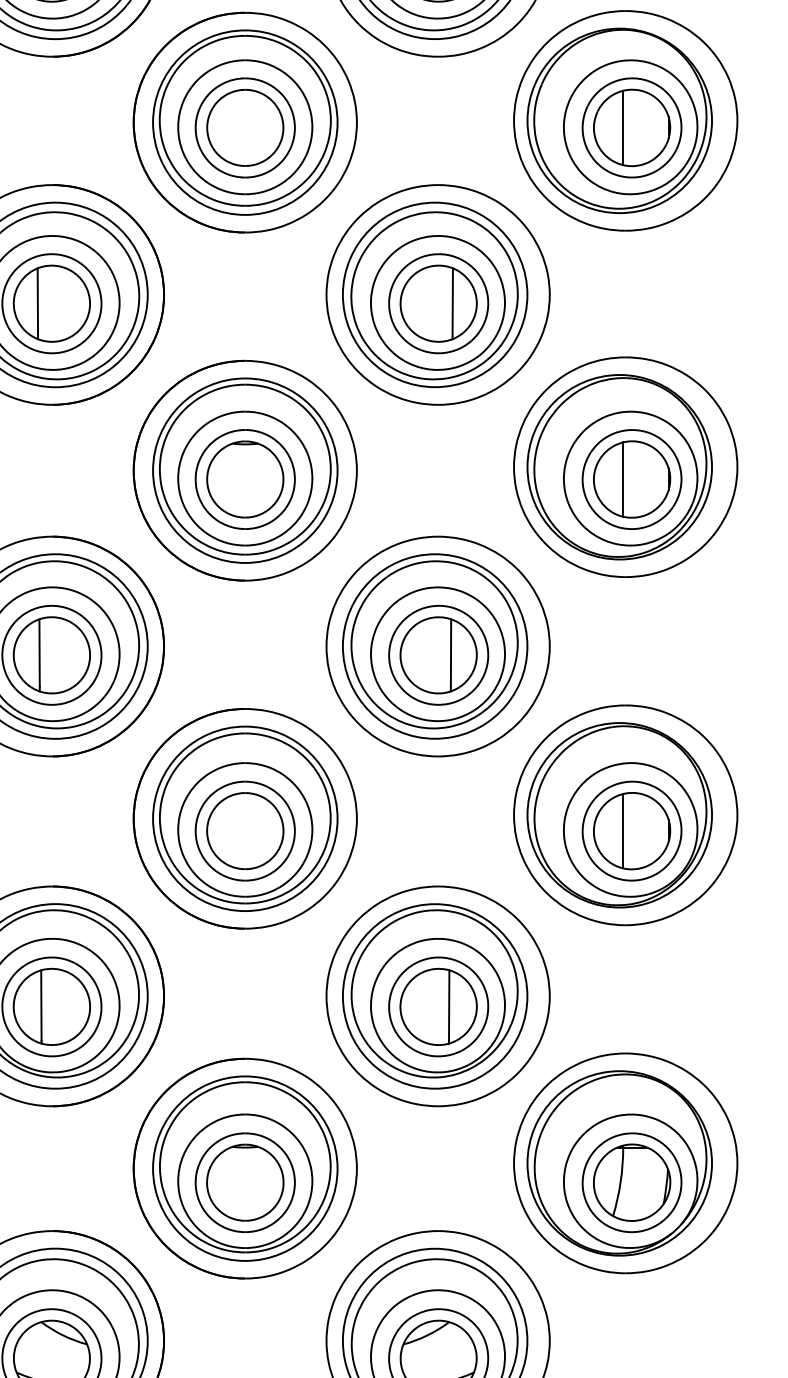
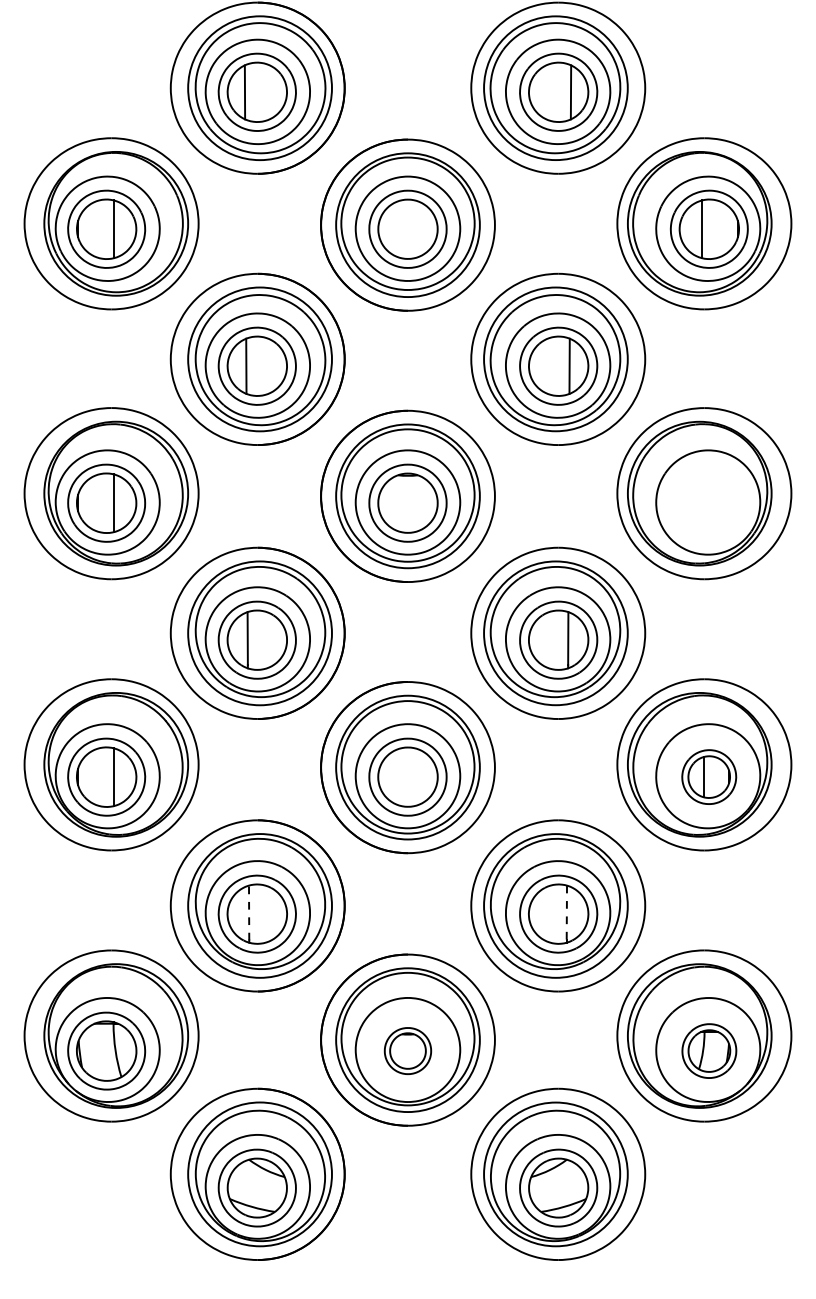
part: (630, 478) -> (708, 502), removed
part: (630, 830) -> (708, 776), size x0.7
line: (41, 1004) -> (249, 912), solid -> dashed
line: (448, 1006) -> (566, 913), solid -> dashed
part: (244, 1181) -> (407, 1050), size x0.6
part: (632, 1181) -> (709, 1050), size x0.7

